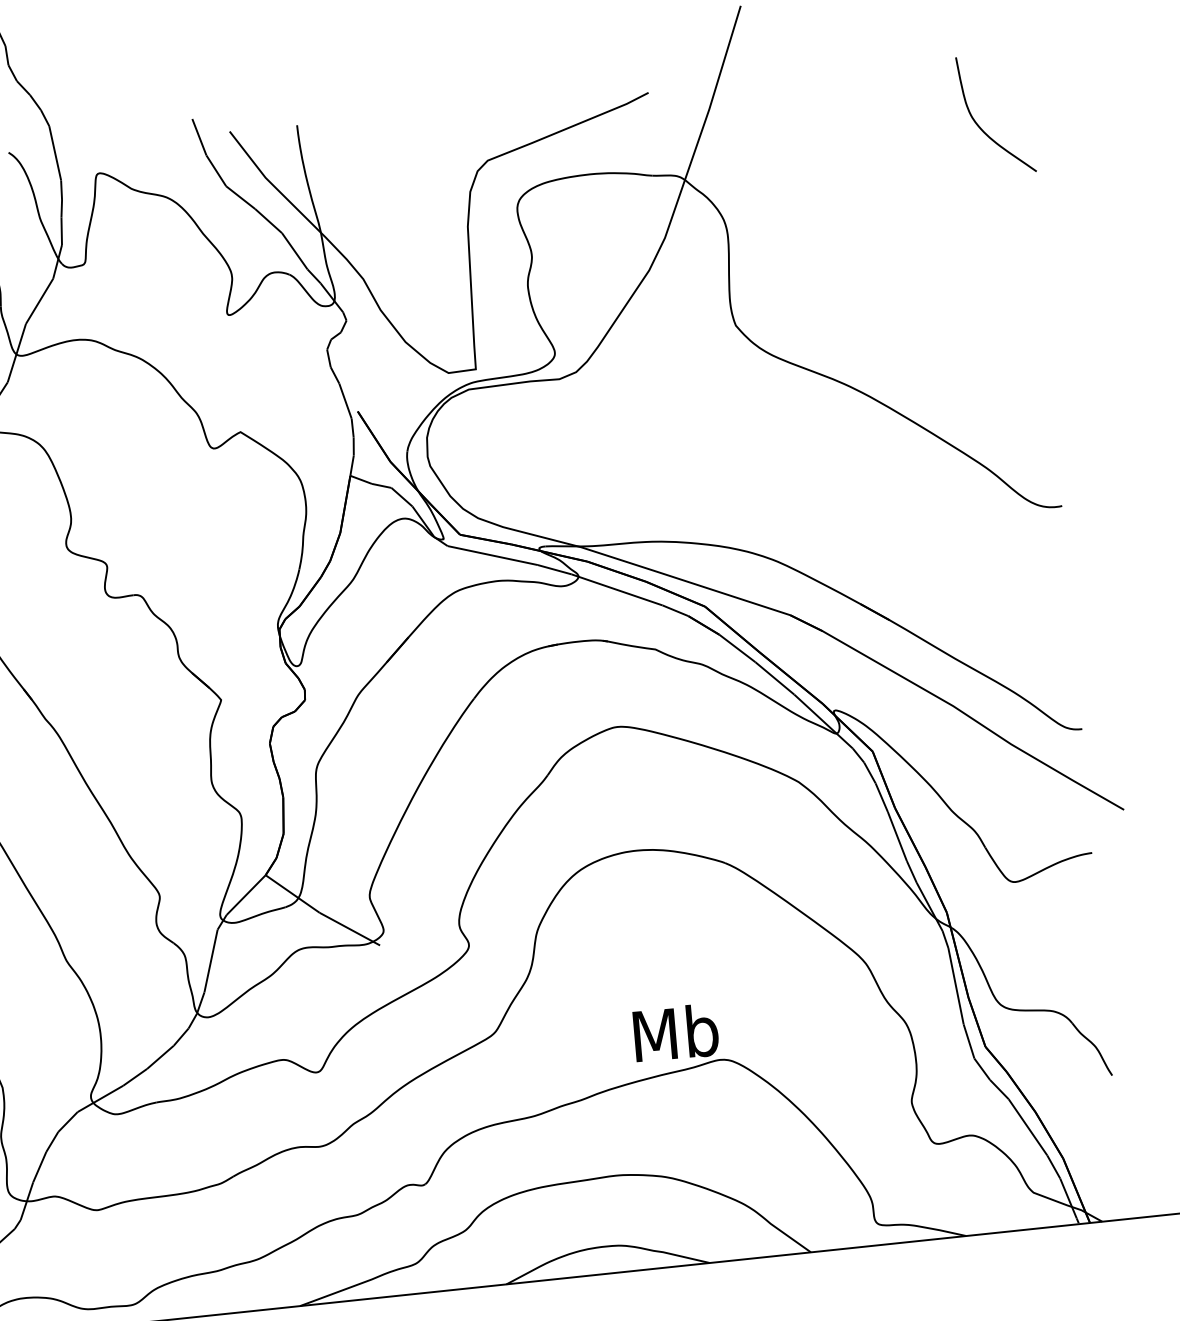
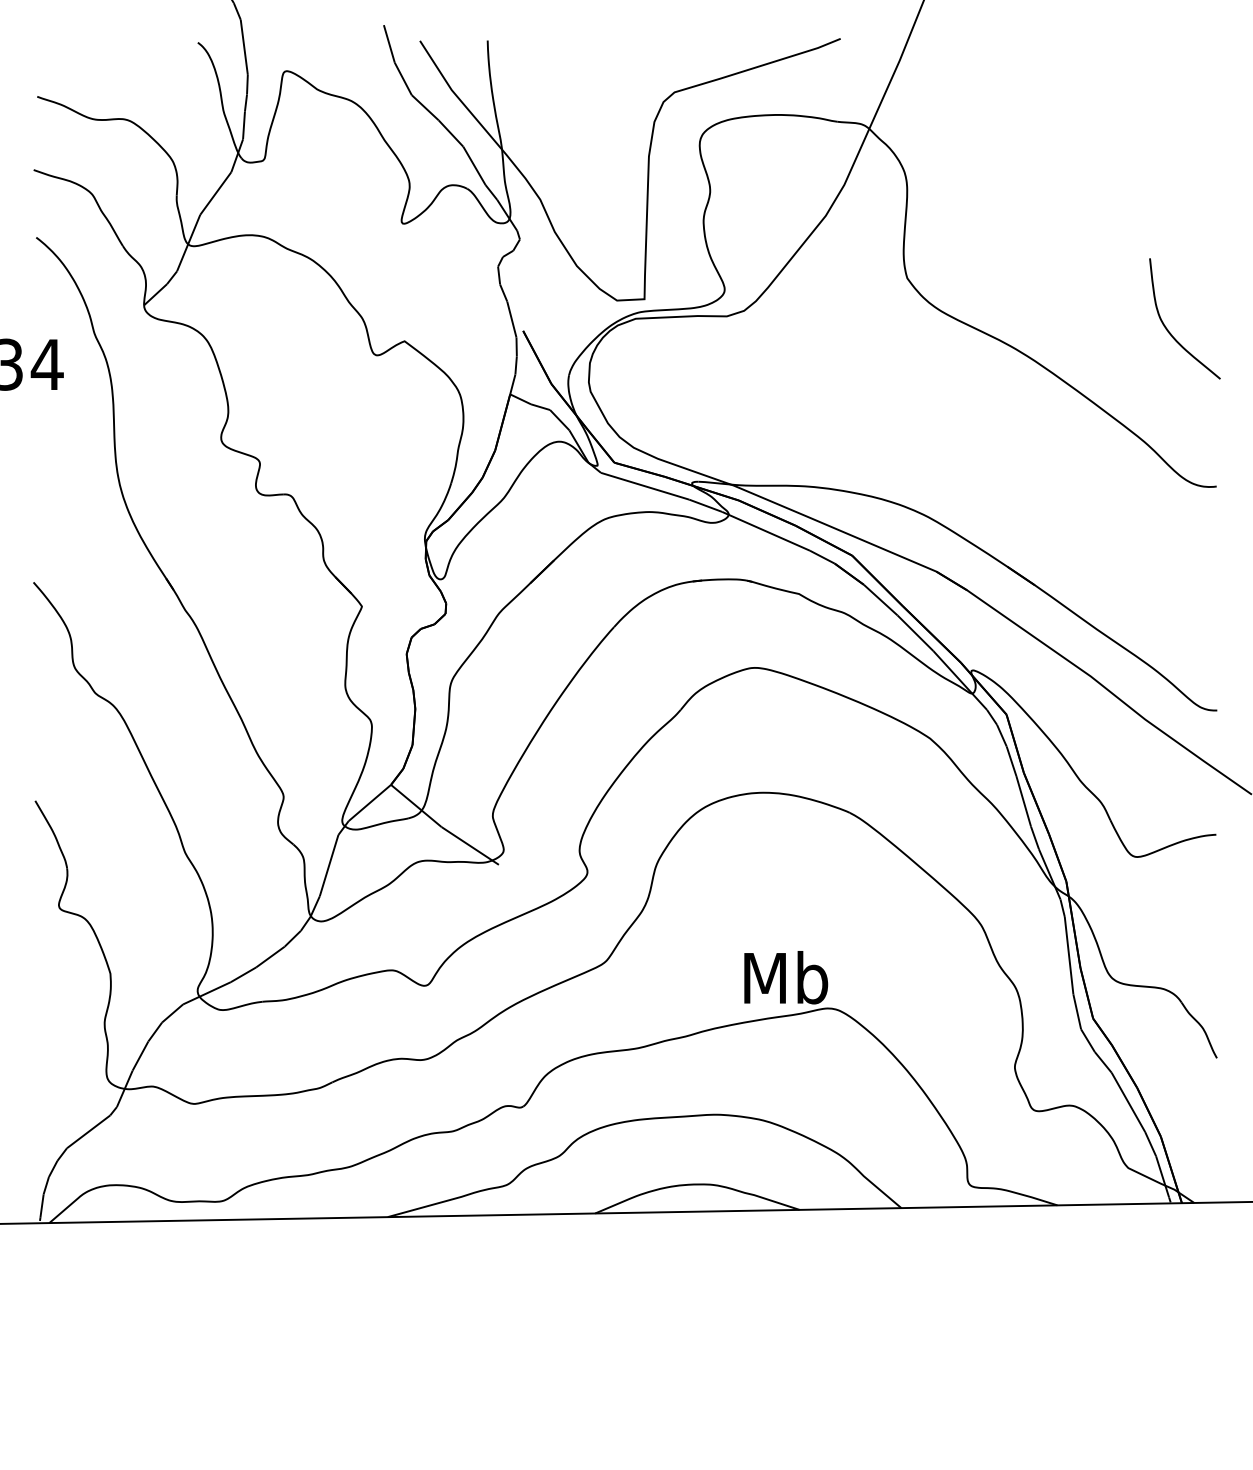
curve: (980, 126) -> (1168, 329), moved

